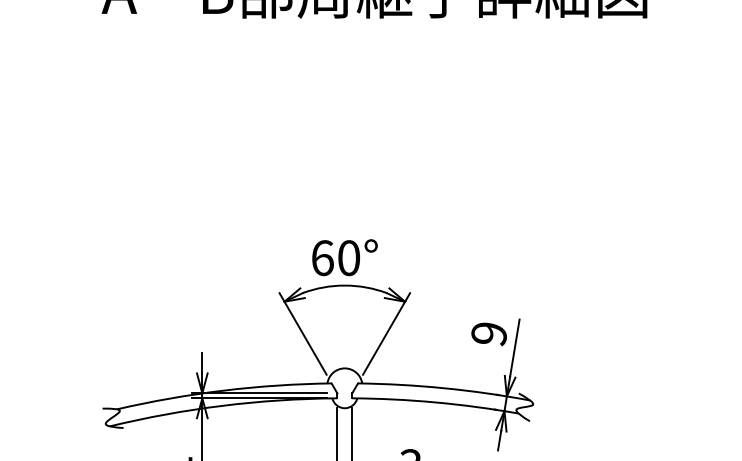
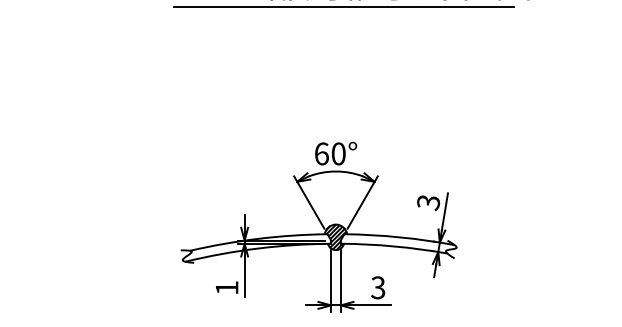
line: (356, 29) -> (343, 7), added
text: (489, 335) -> (428, 203), 9 -> 3
hatch: (345, 388) -> (336, 237), added

